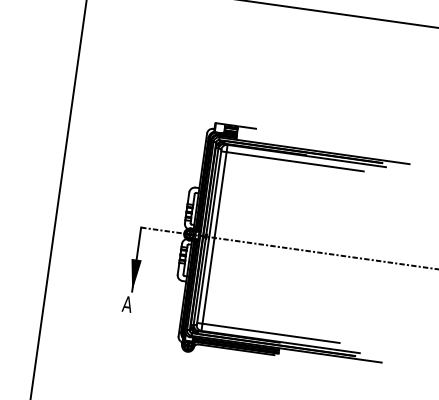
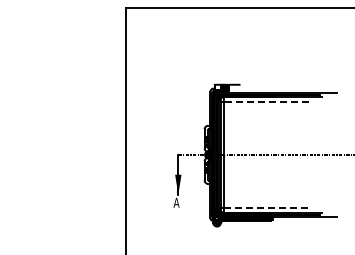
line: (295, 161) -> (266, 101), solid -> dashed
line: (270, 333) -> (266, 208), solid -> dashed

